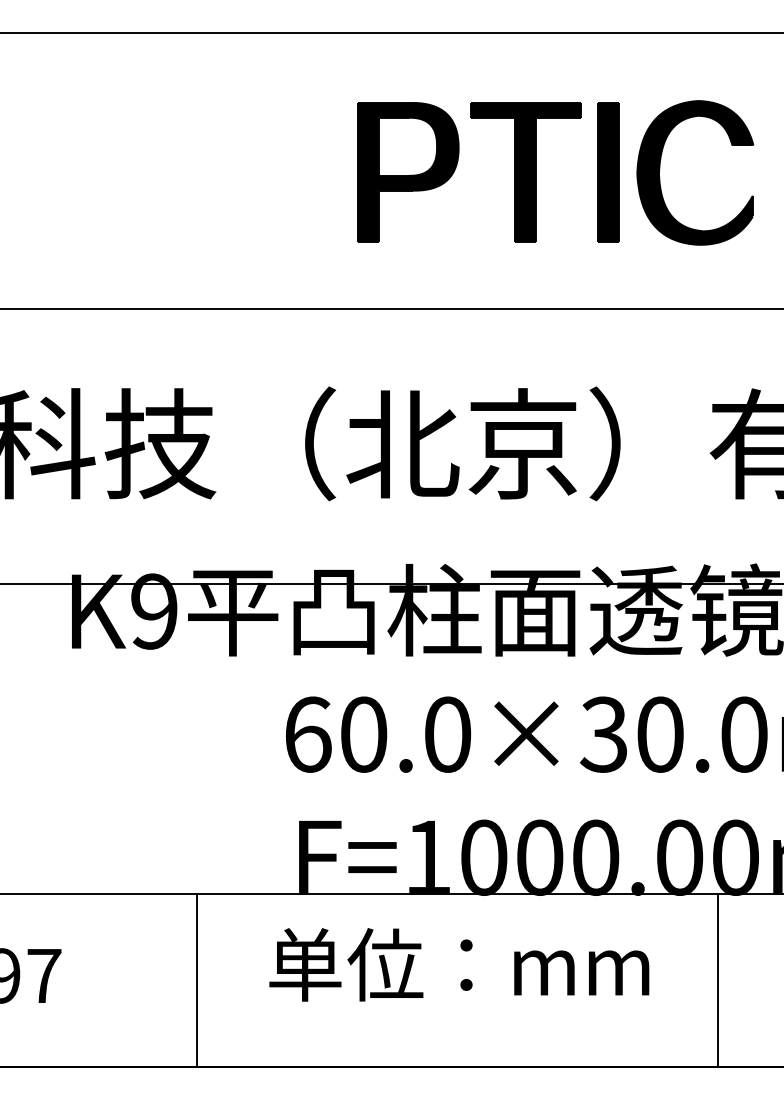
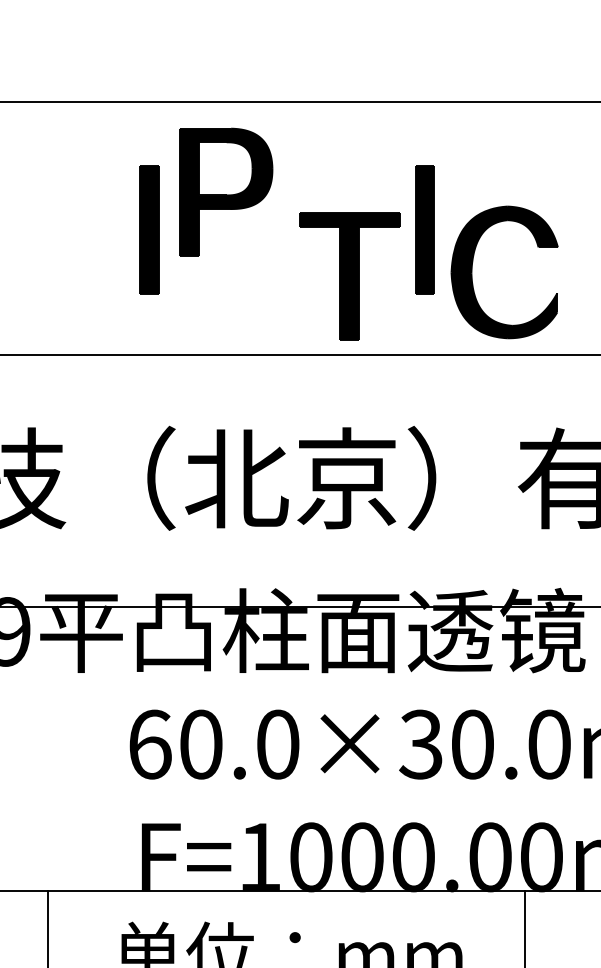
part: (660, 169) -> (472, 269), moved
part: (307, 172) -> (149, 229), added
part: (408, 172) -> (226, 192), moved
part: (525, 172) -> (349, 276), moved

